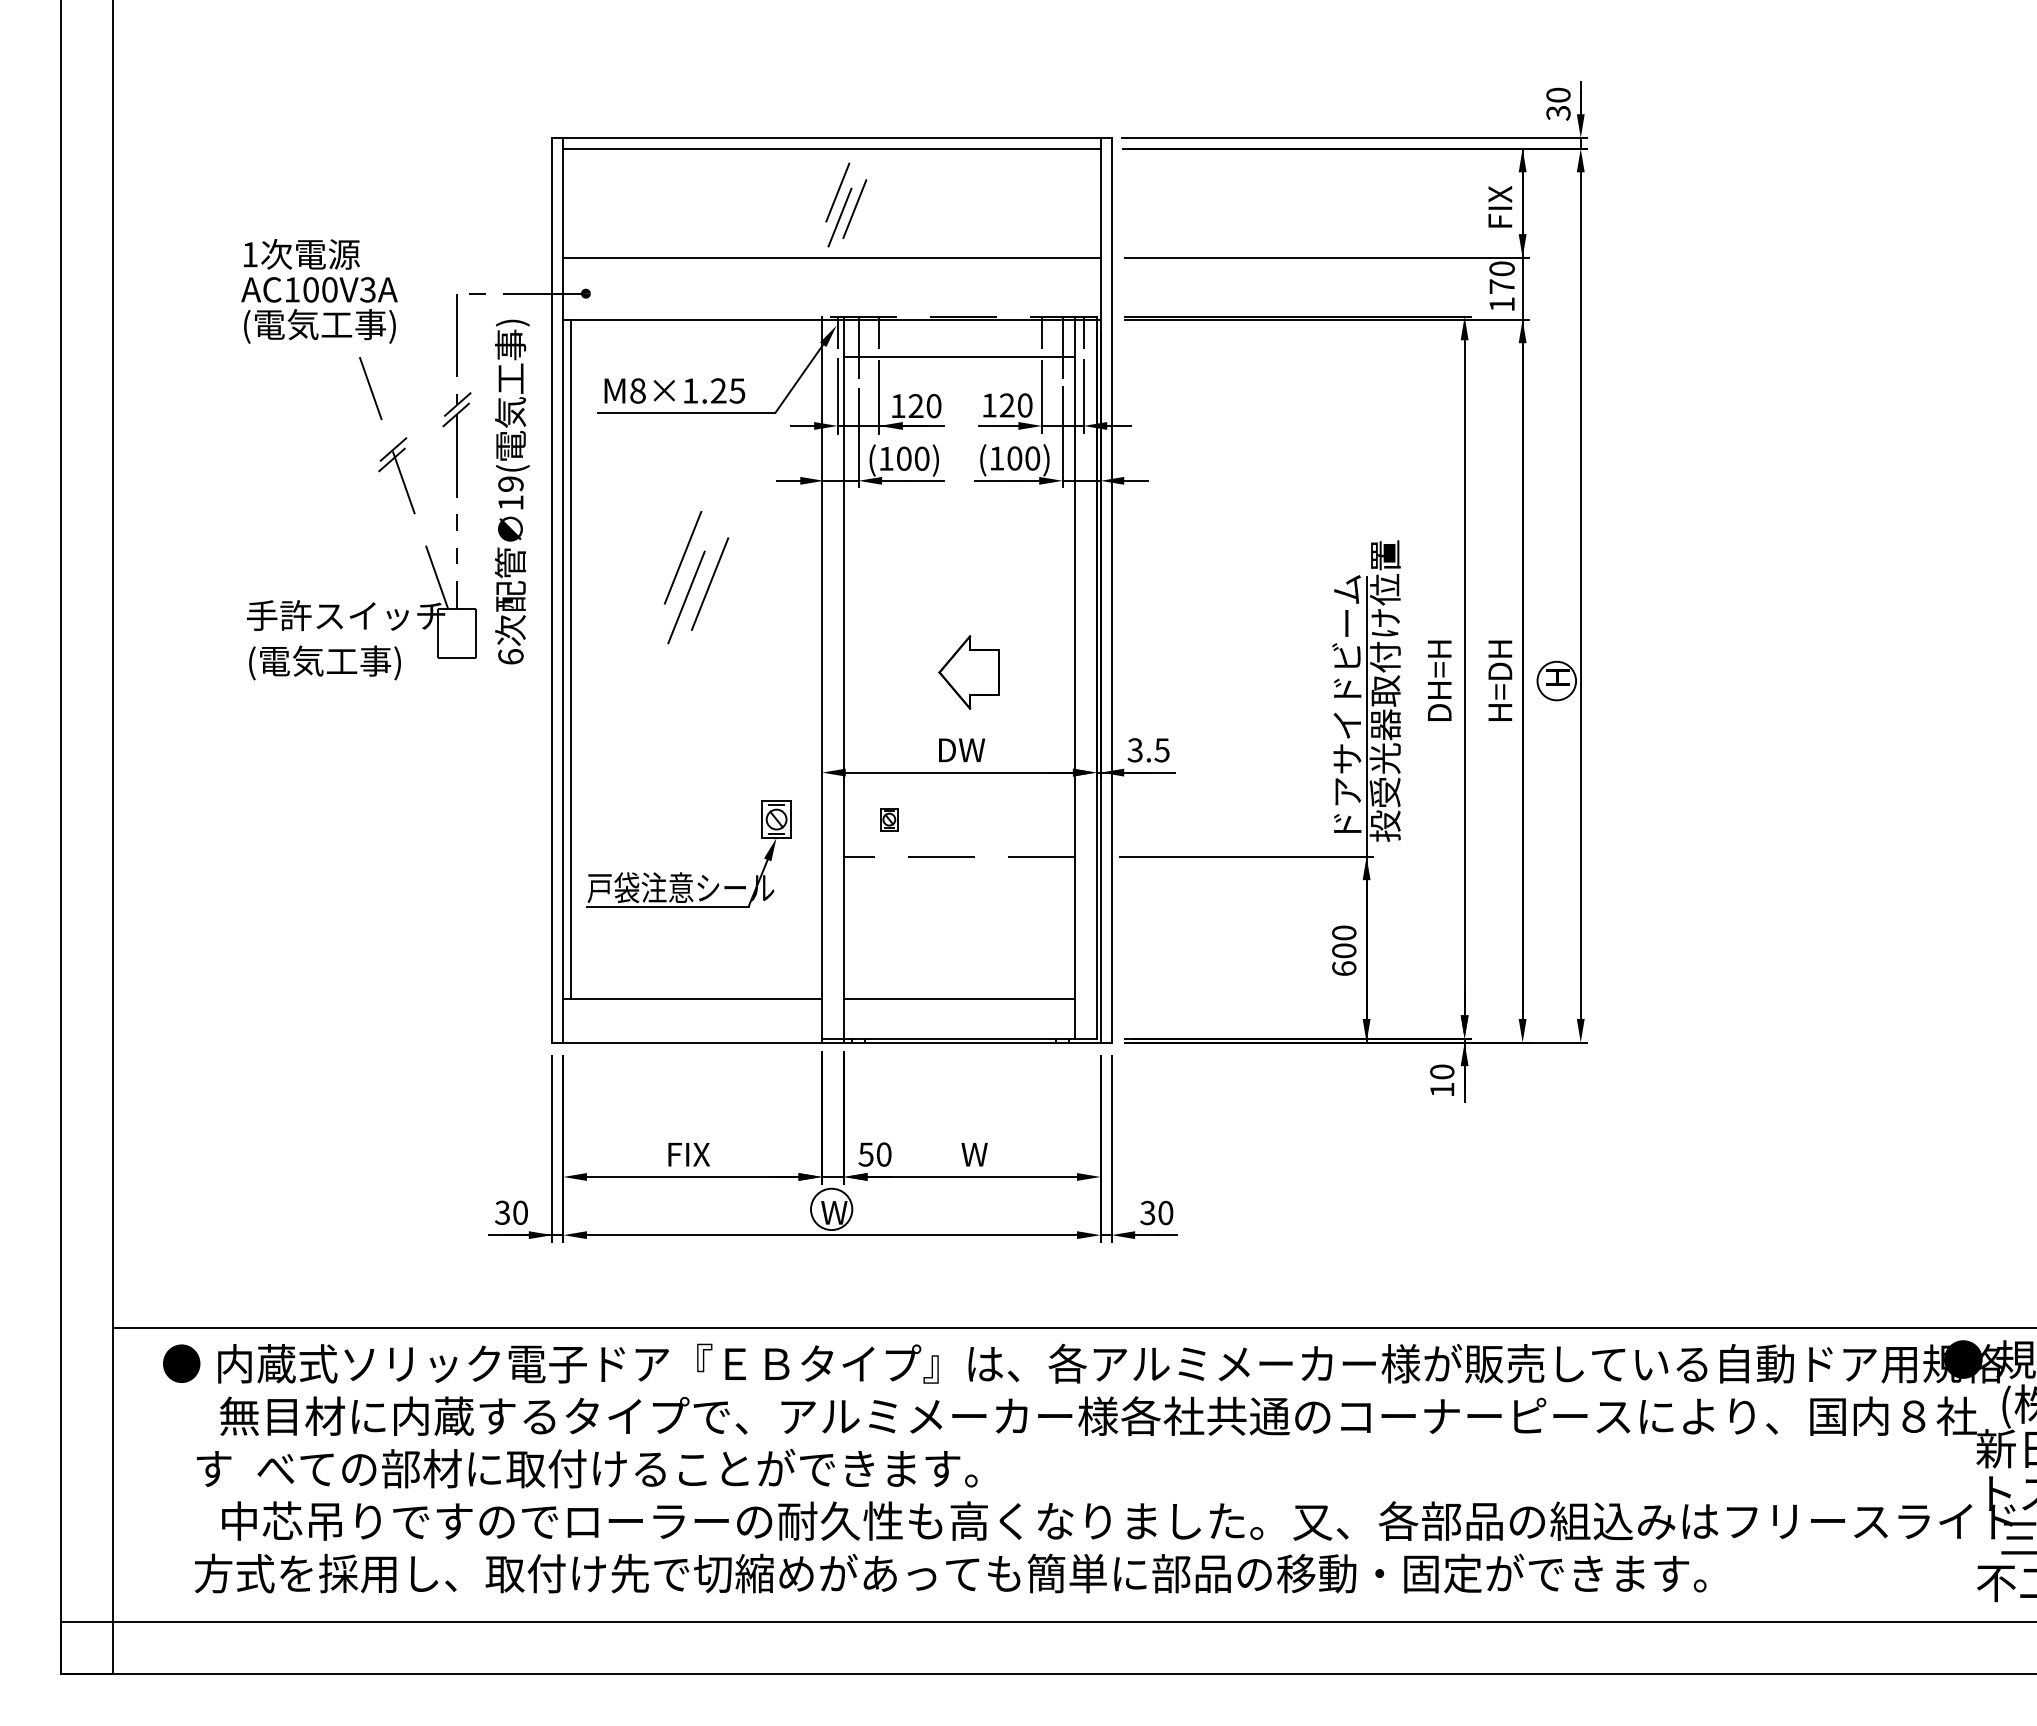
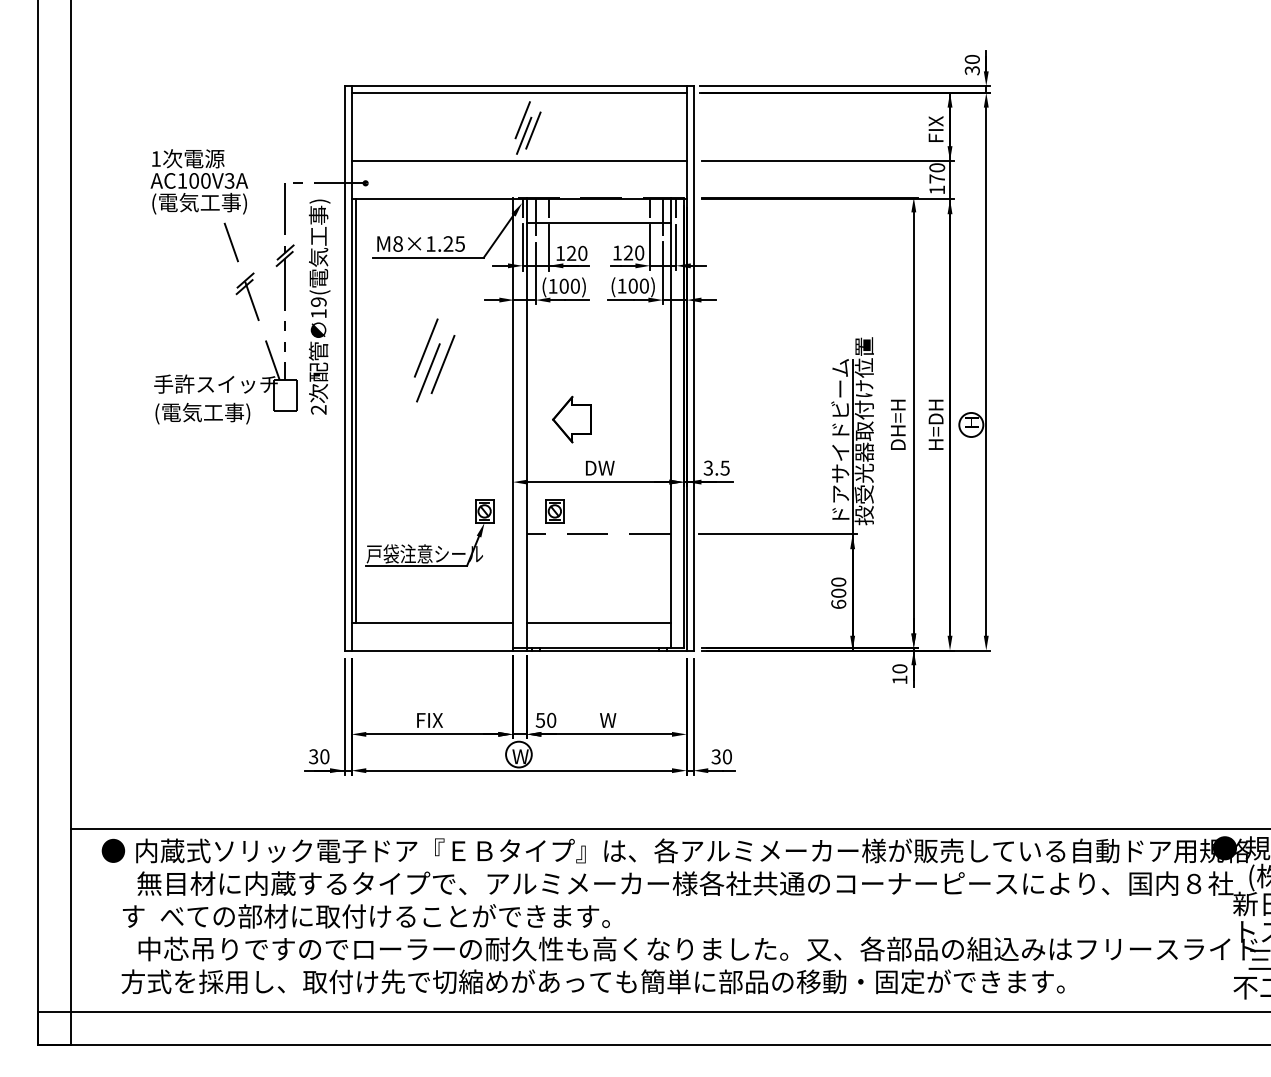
text: (510, 656) -> (318, 409), 6 -> 2
part: (968, 672) -> (571, 419), moved
part: (888, 819) -> (554, 511), size x1.67

